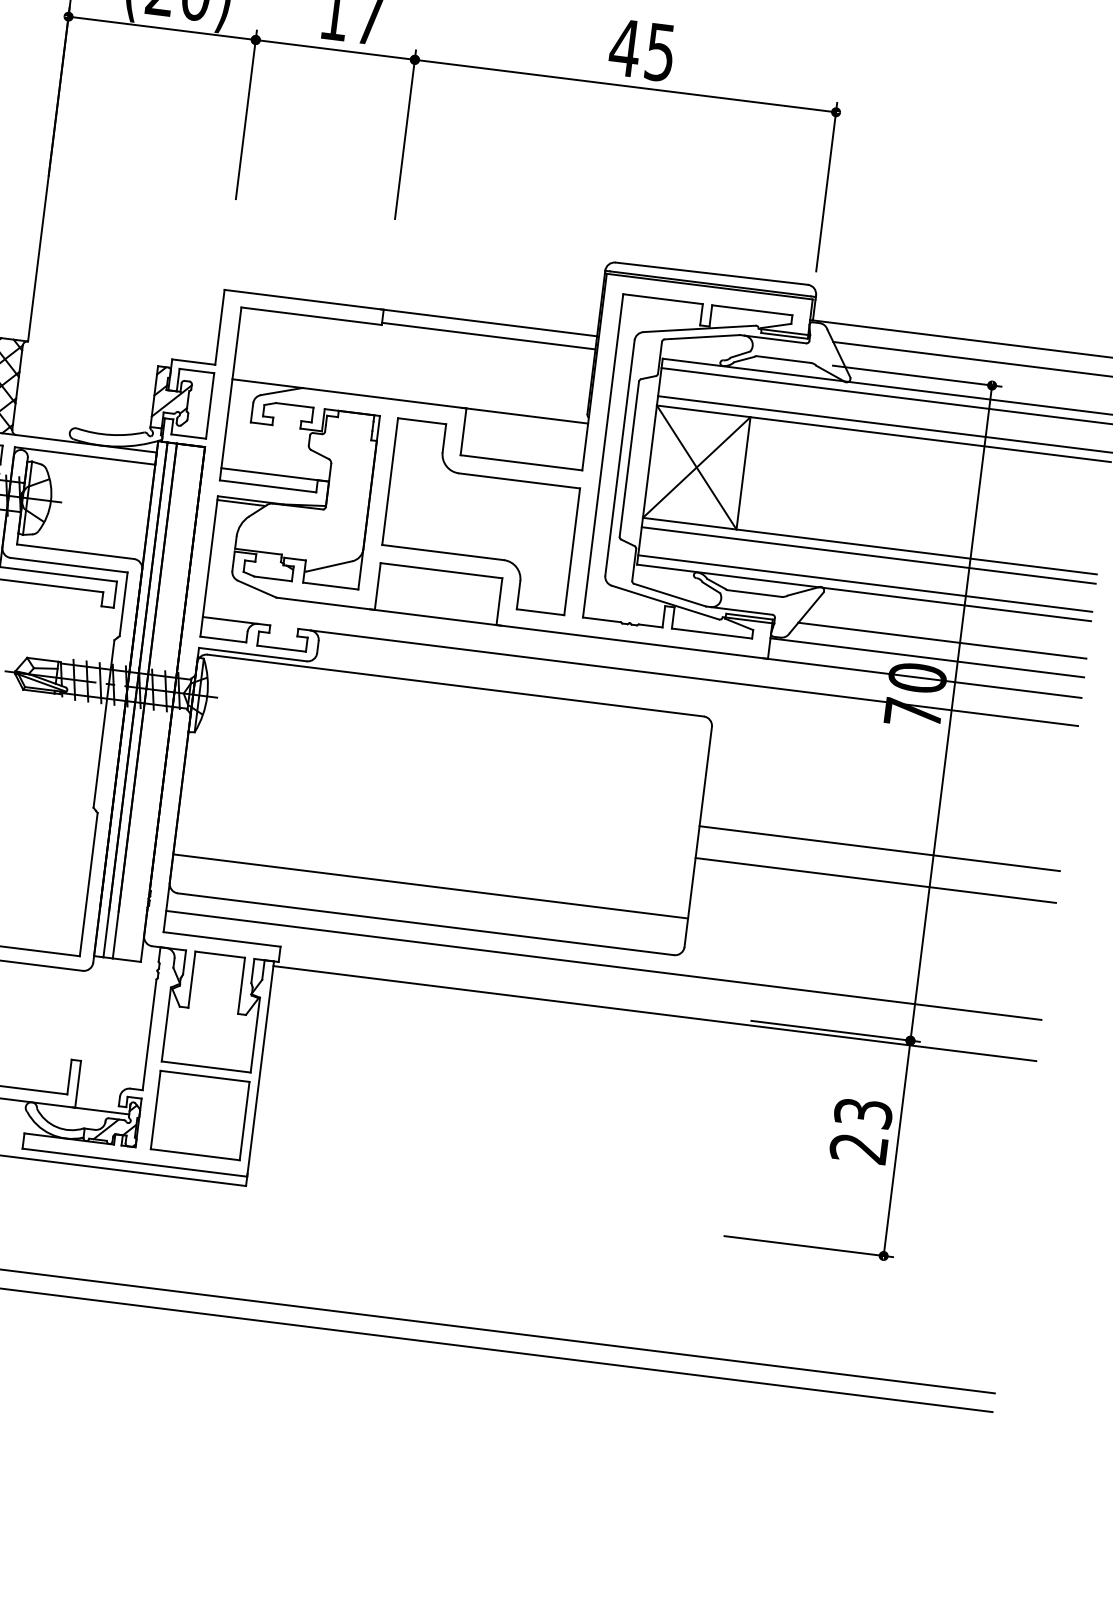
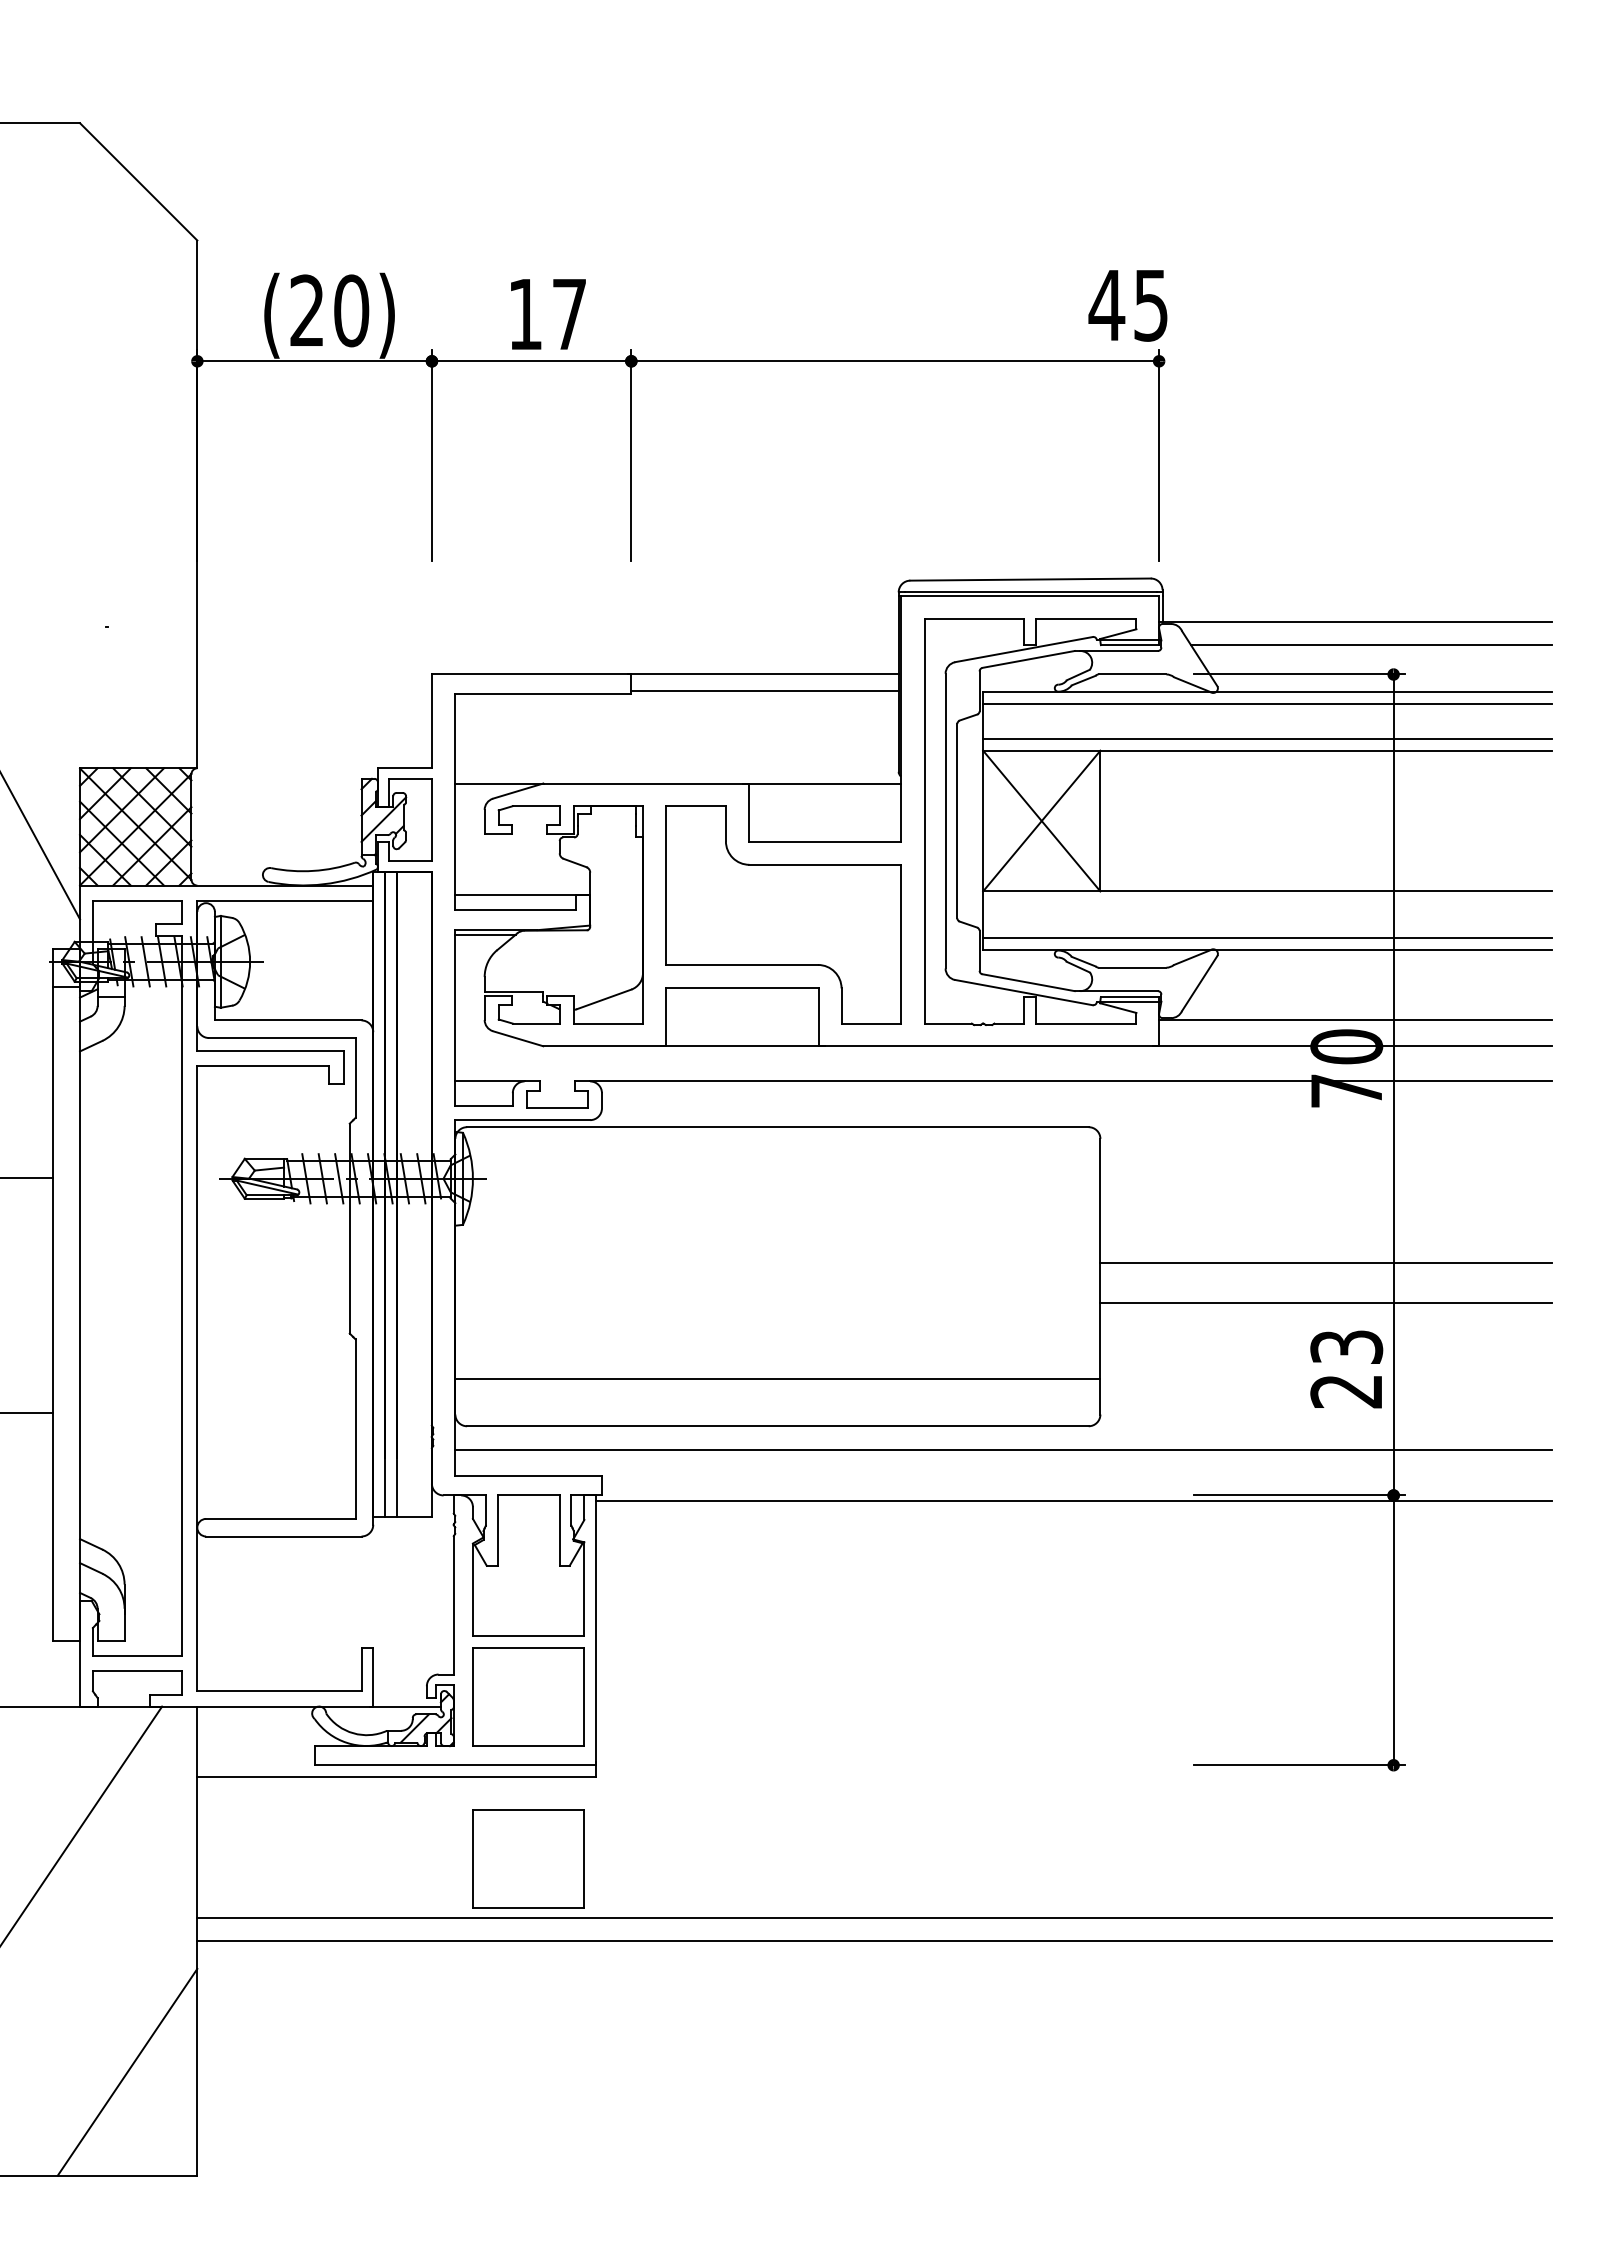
text: (641, 50) -> (1127, 305), moved
line: (868, 555) -> (1267, 903), removed
line: (941, 640) -> (1370, 997), removed
text: (861, 1131) -> (1346, 1369), moved
part: (184, 1244) -> (528, 1858), added

